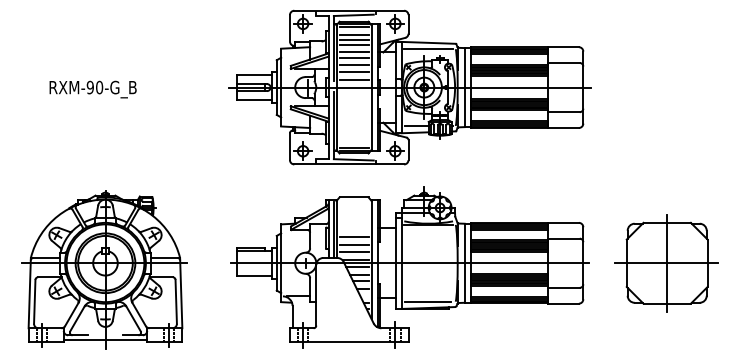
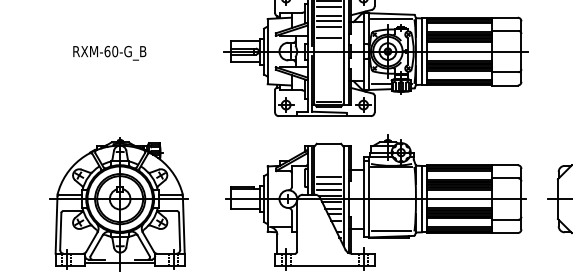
line: (353, 40) -> (328, 12), removed
line: (353, 65) -> (328, 33), removed
line: (353, 79) -> (328, 44), removed
text: (89, 87) -> (106, 51), RXM-90-G_B -> RXM-60-G_B

